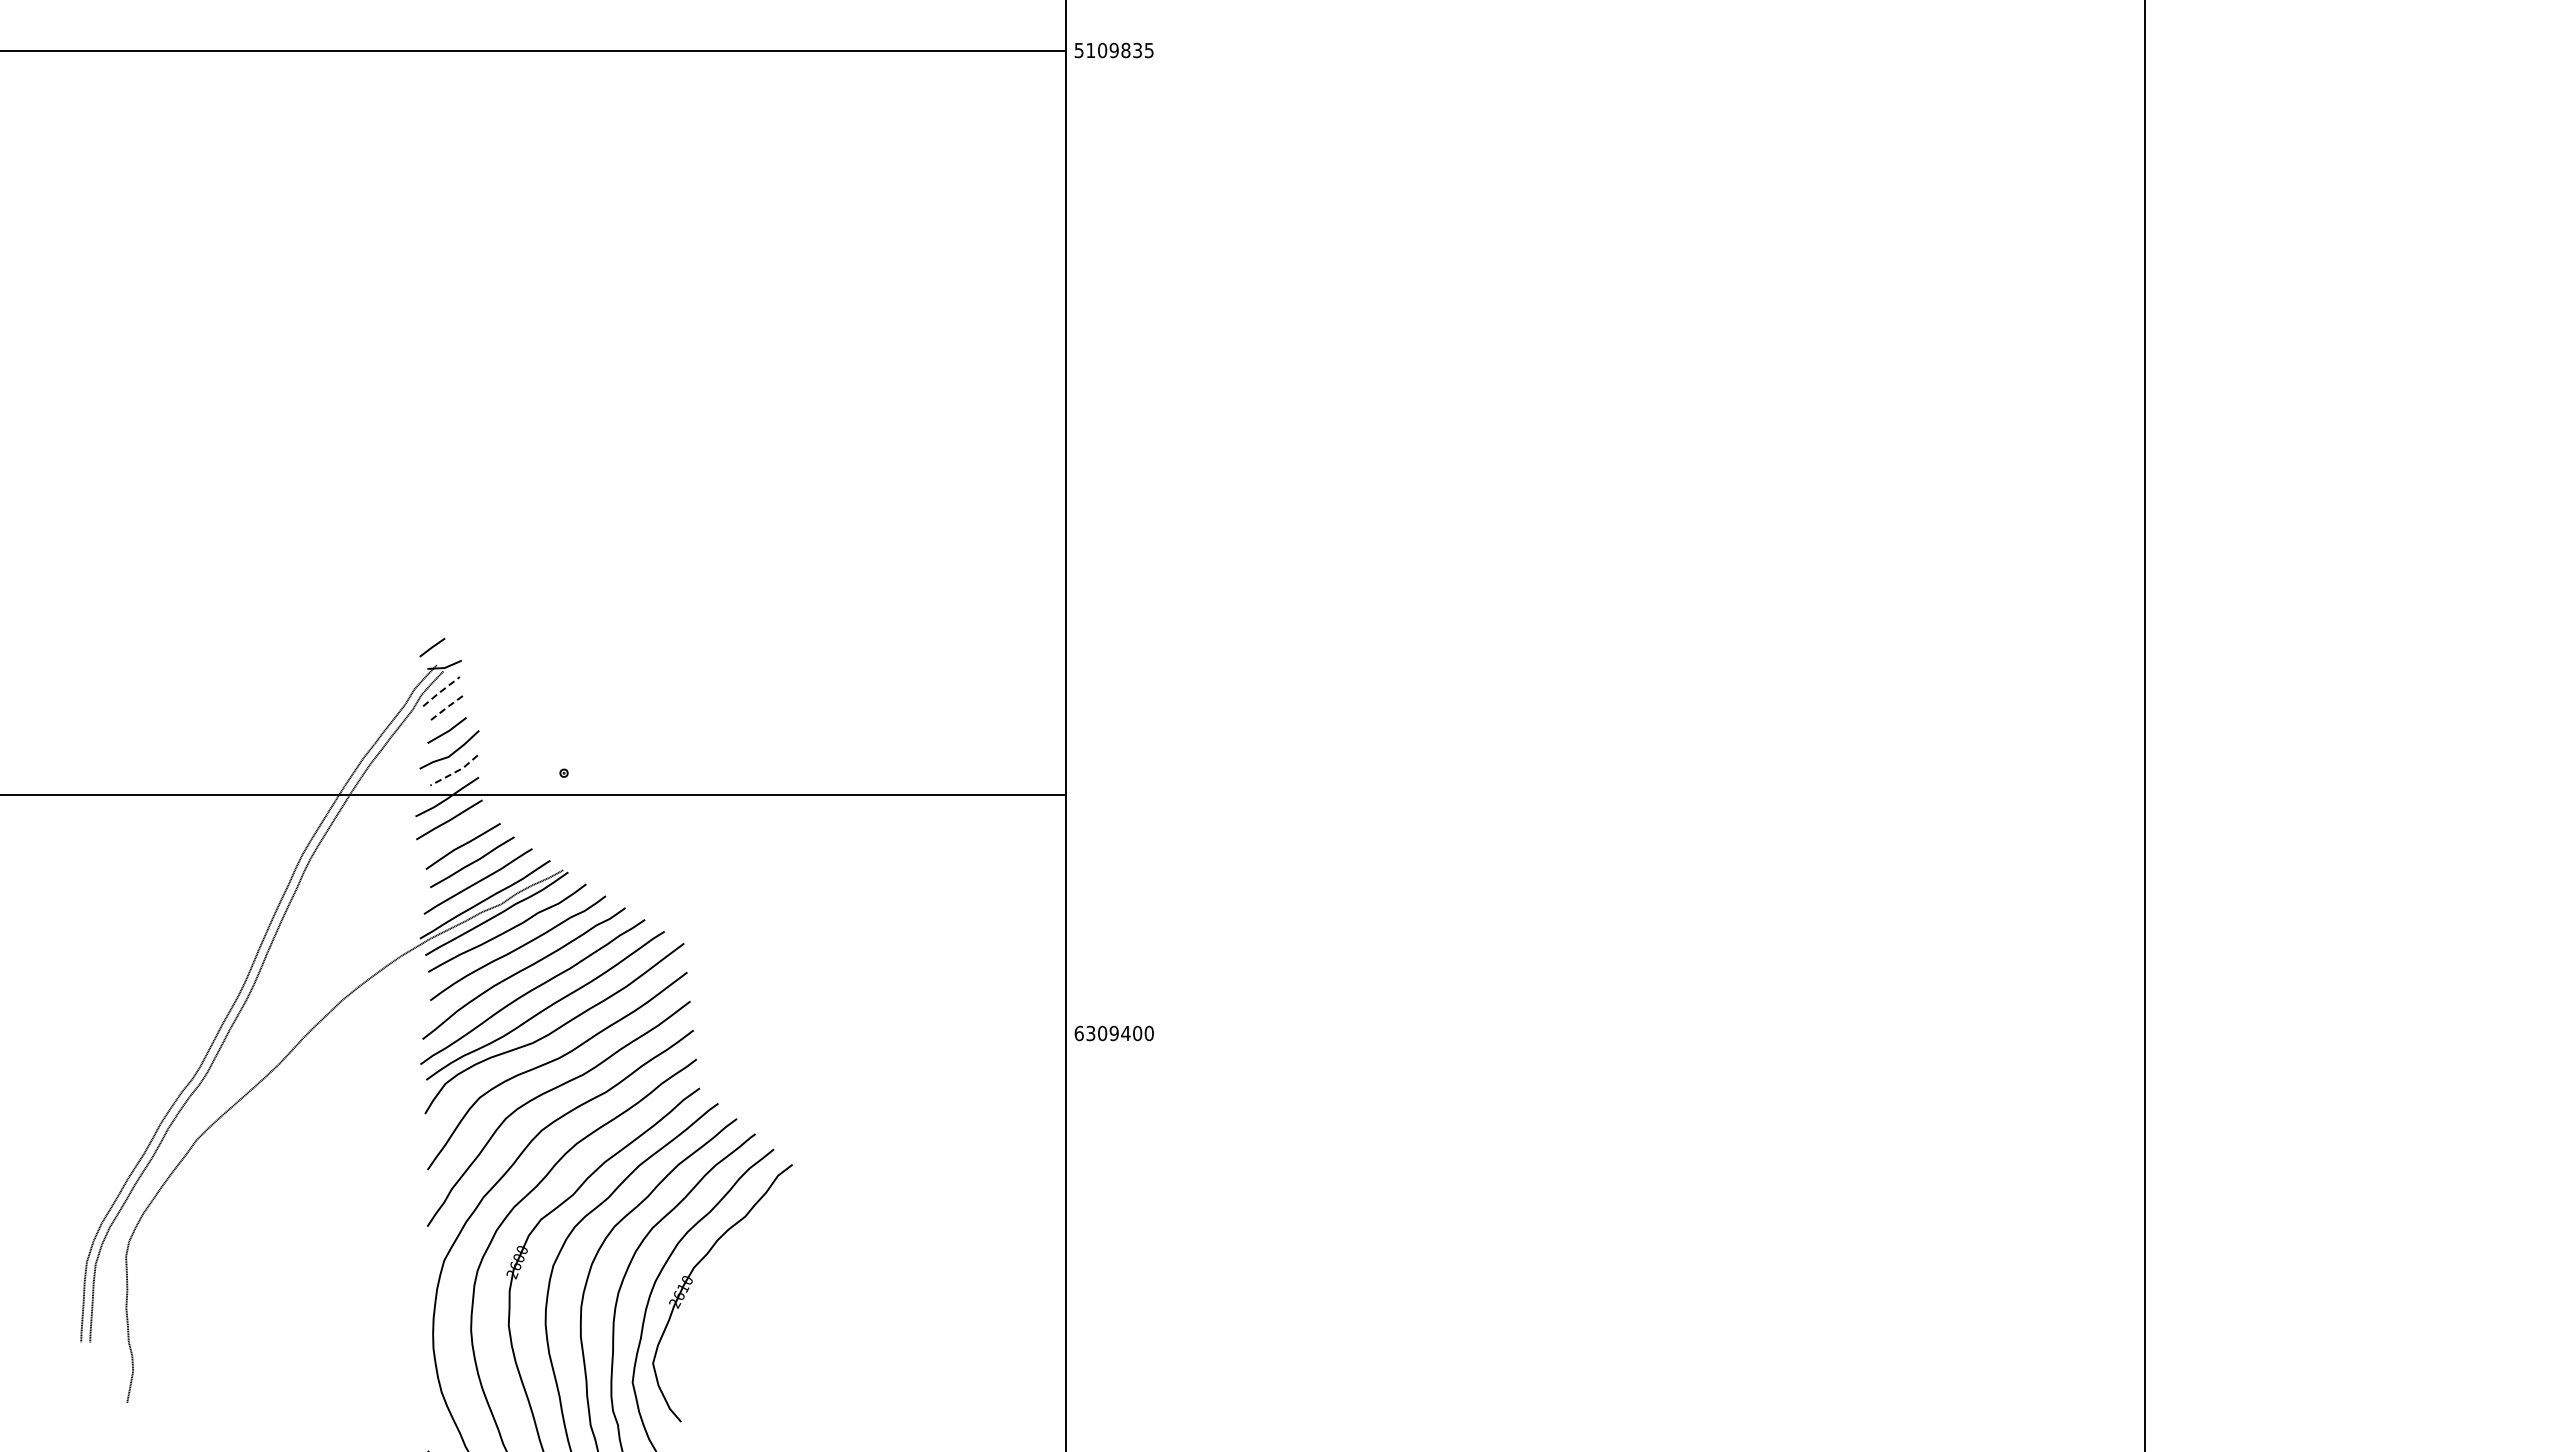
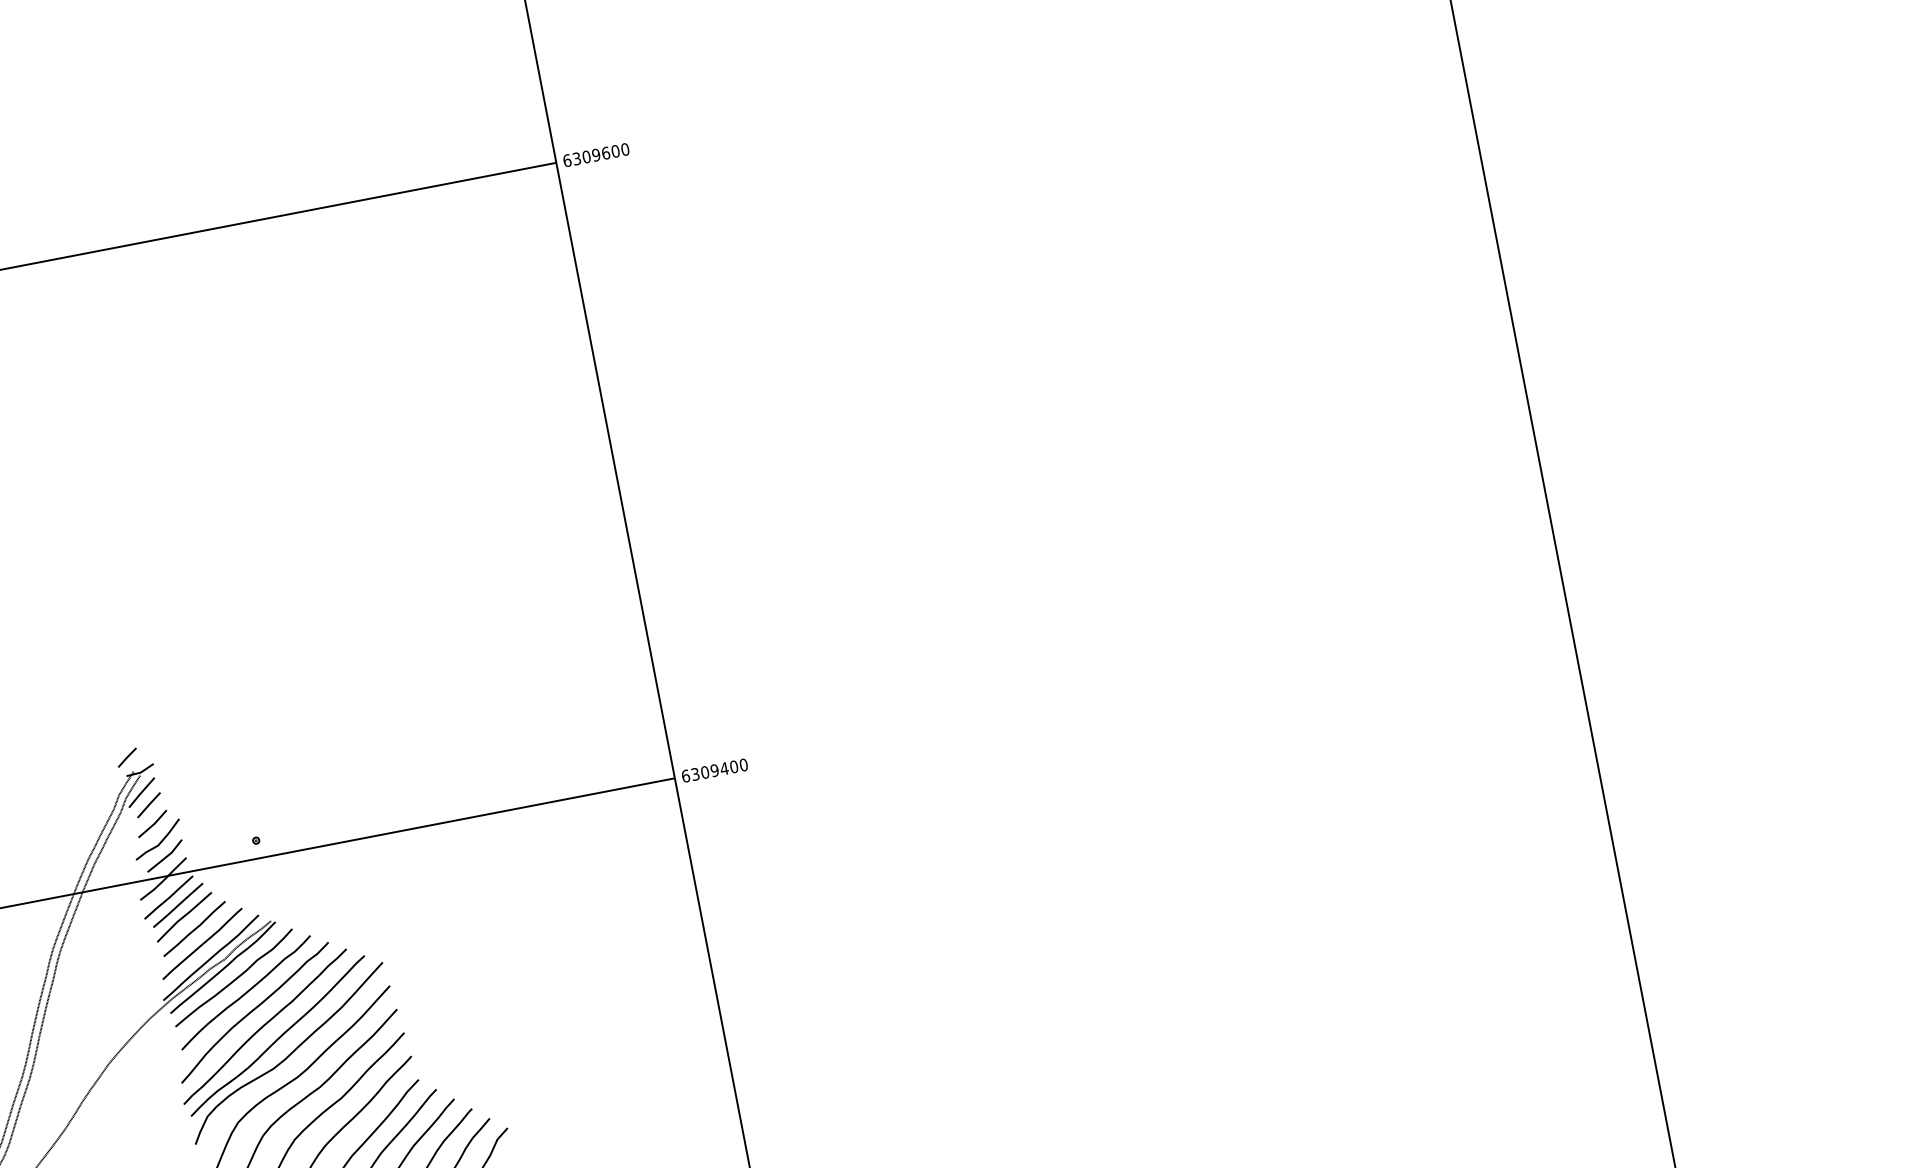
text: (1113, 50) -> (595, 155), 5109835 -> 6309600
line: (440, 691) -> (141, 792), dashed -> solid
line: (447, 707) -> (149, 804), dashed -> solid
line: (455, 772) -> (166, 857), dashed -> solid
line: (458, 830) -> (178, 904), added
text: (1113, 1033) -> (714, 770), moved

